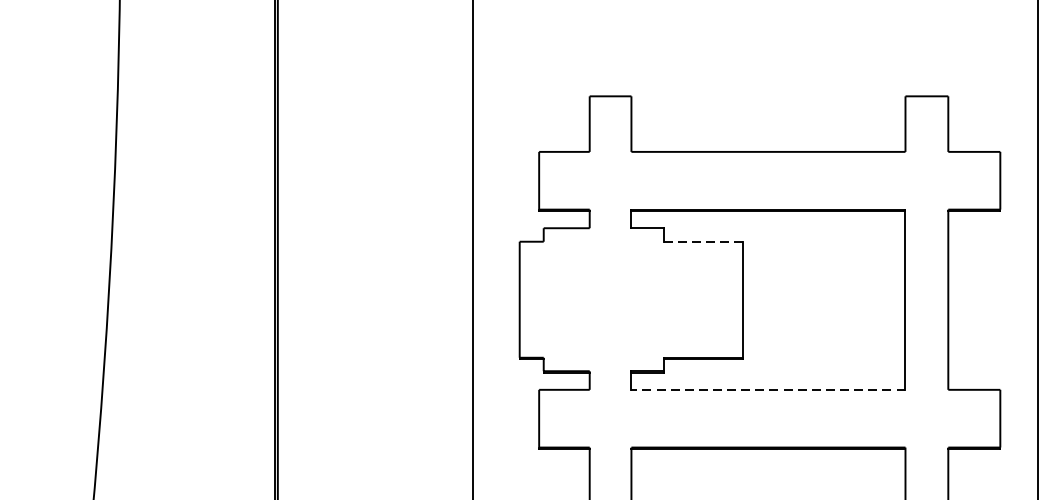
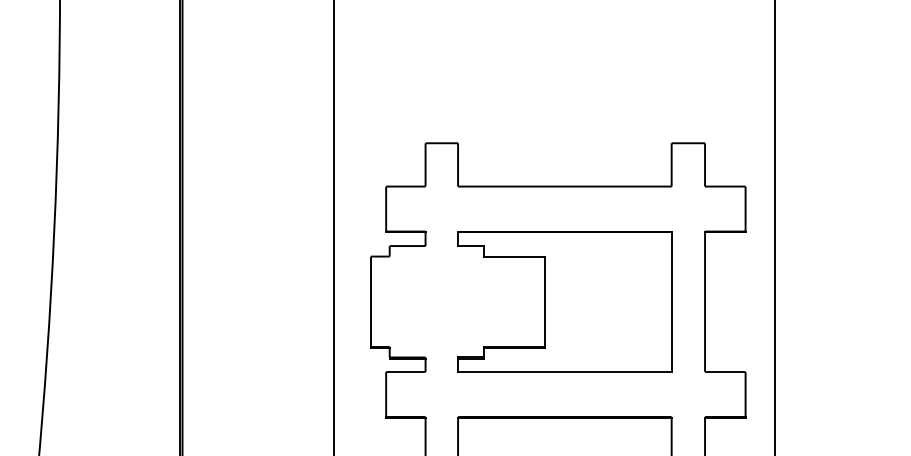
line: (703, 241) -> (514, 256), dashed -> solid
line: (767, 390) -> (564, 372), dashed -> solid

